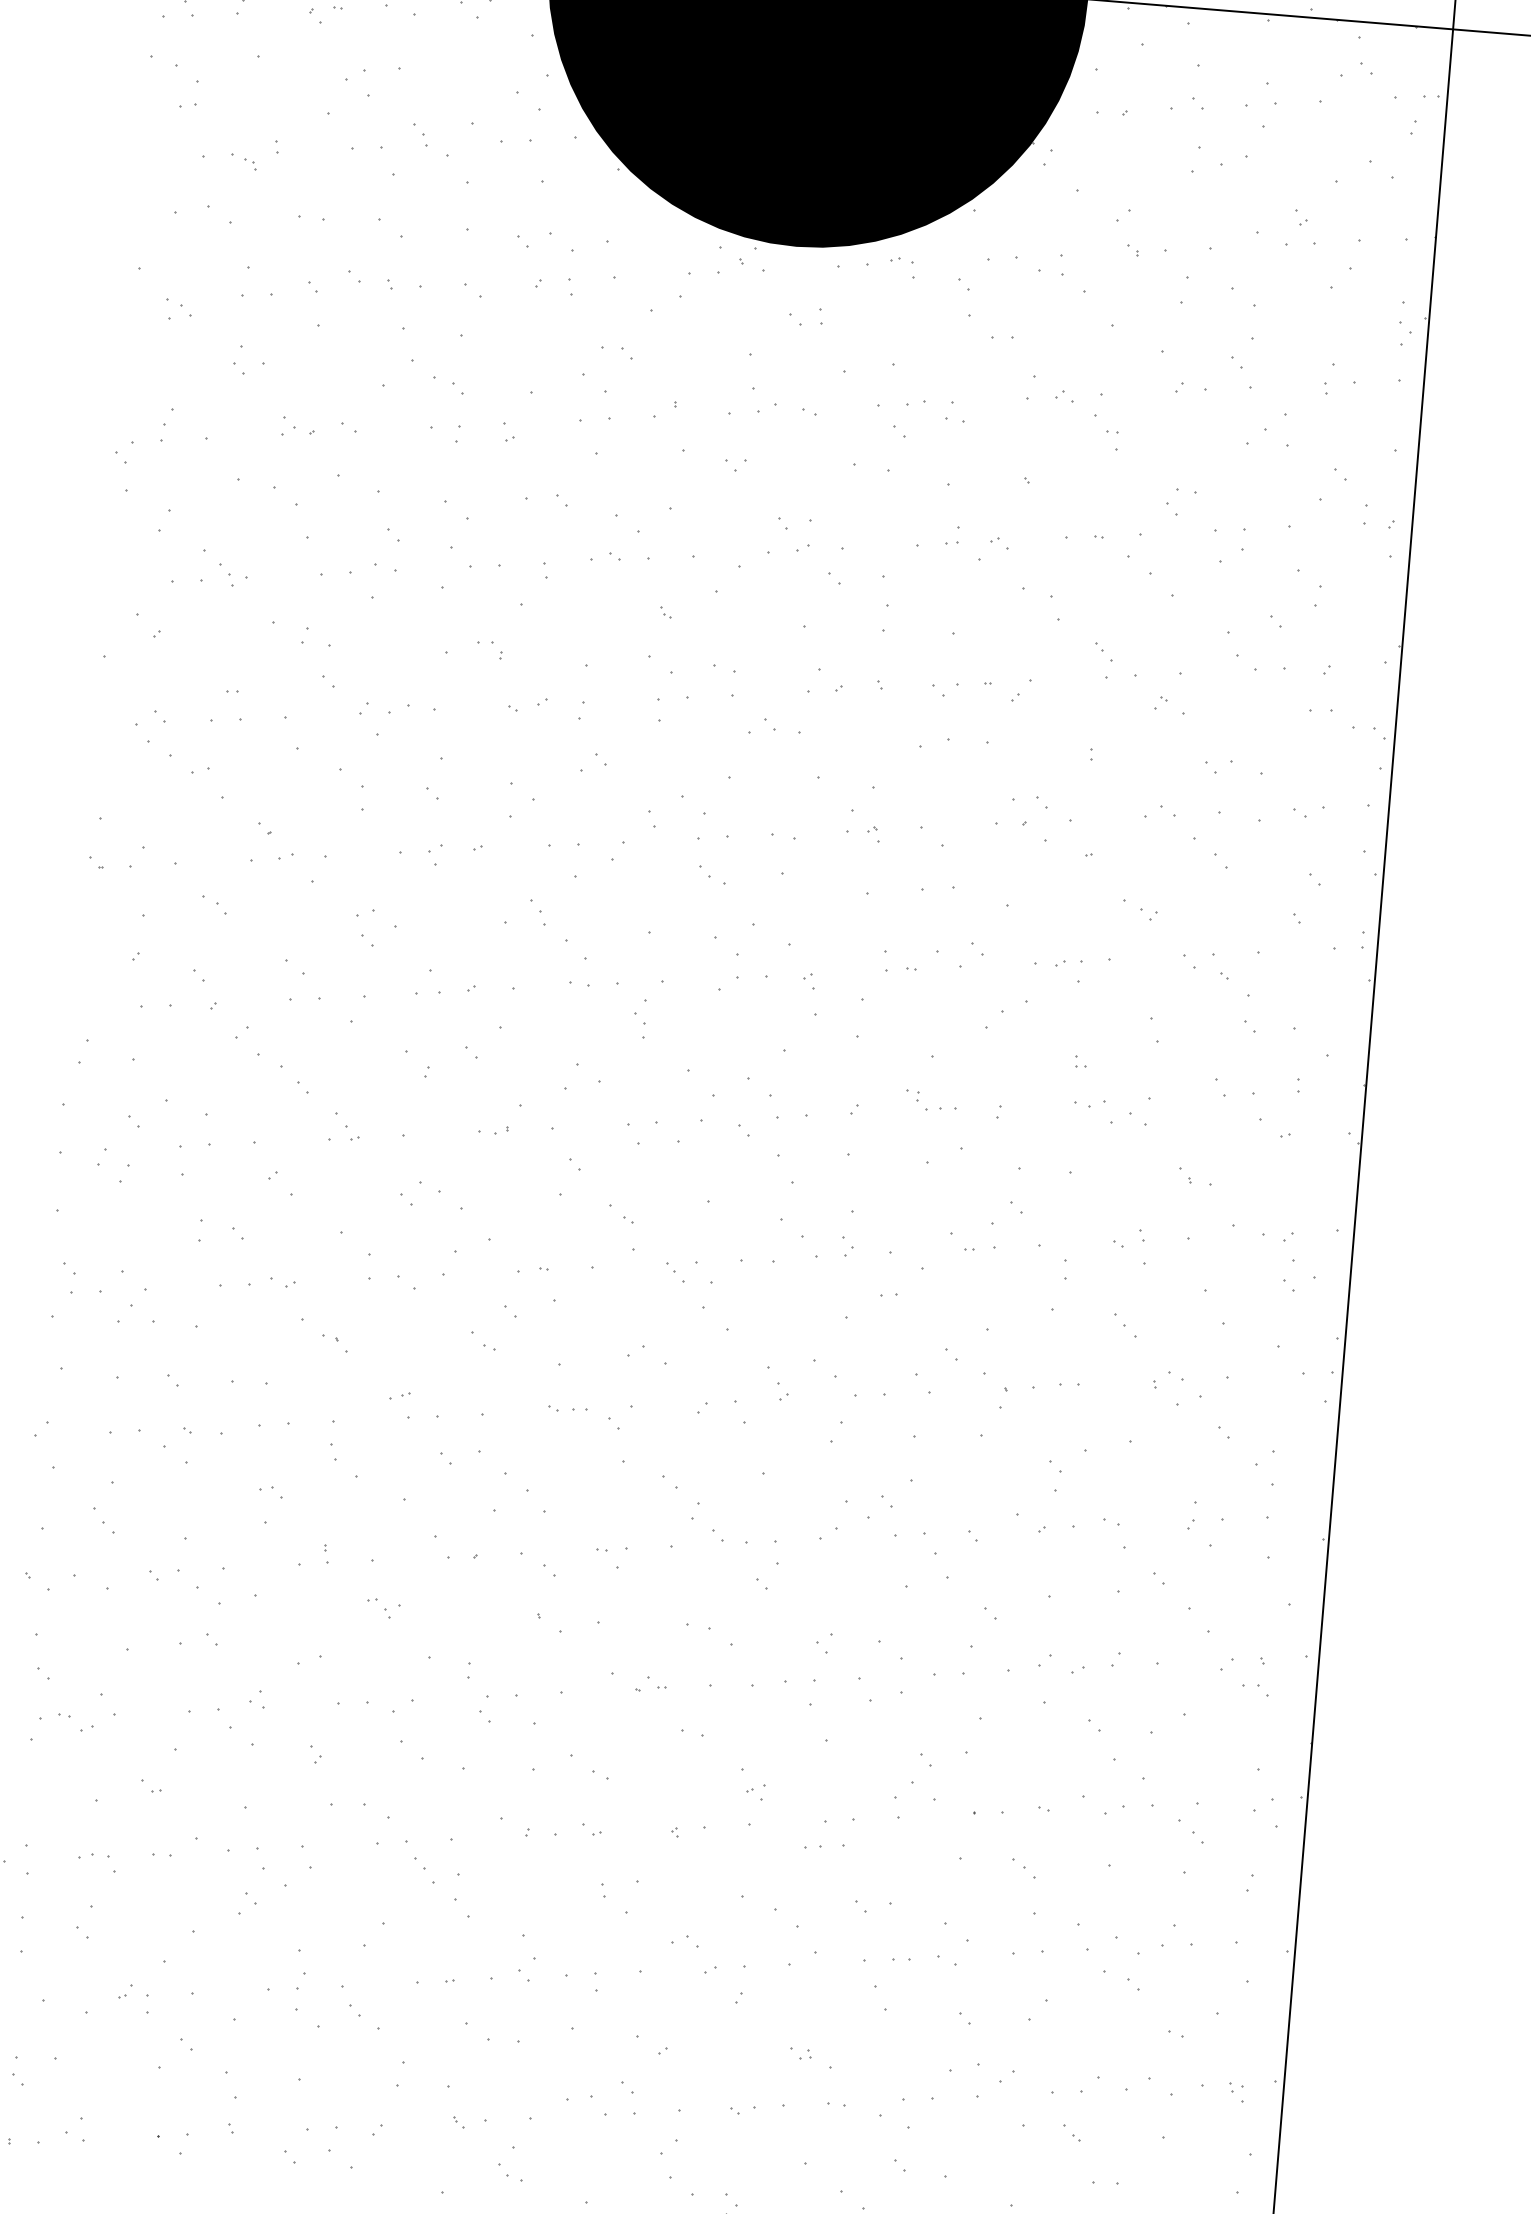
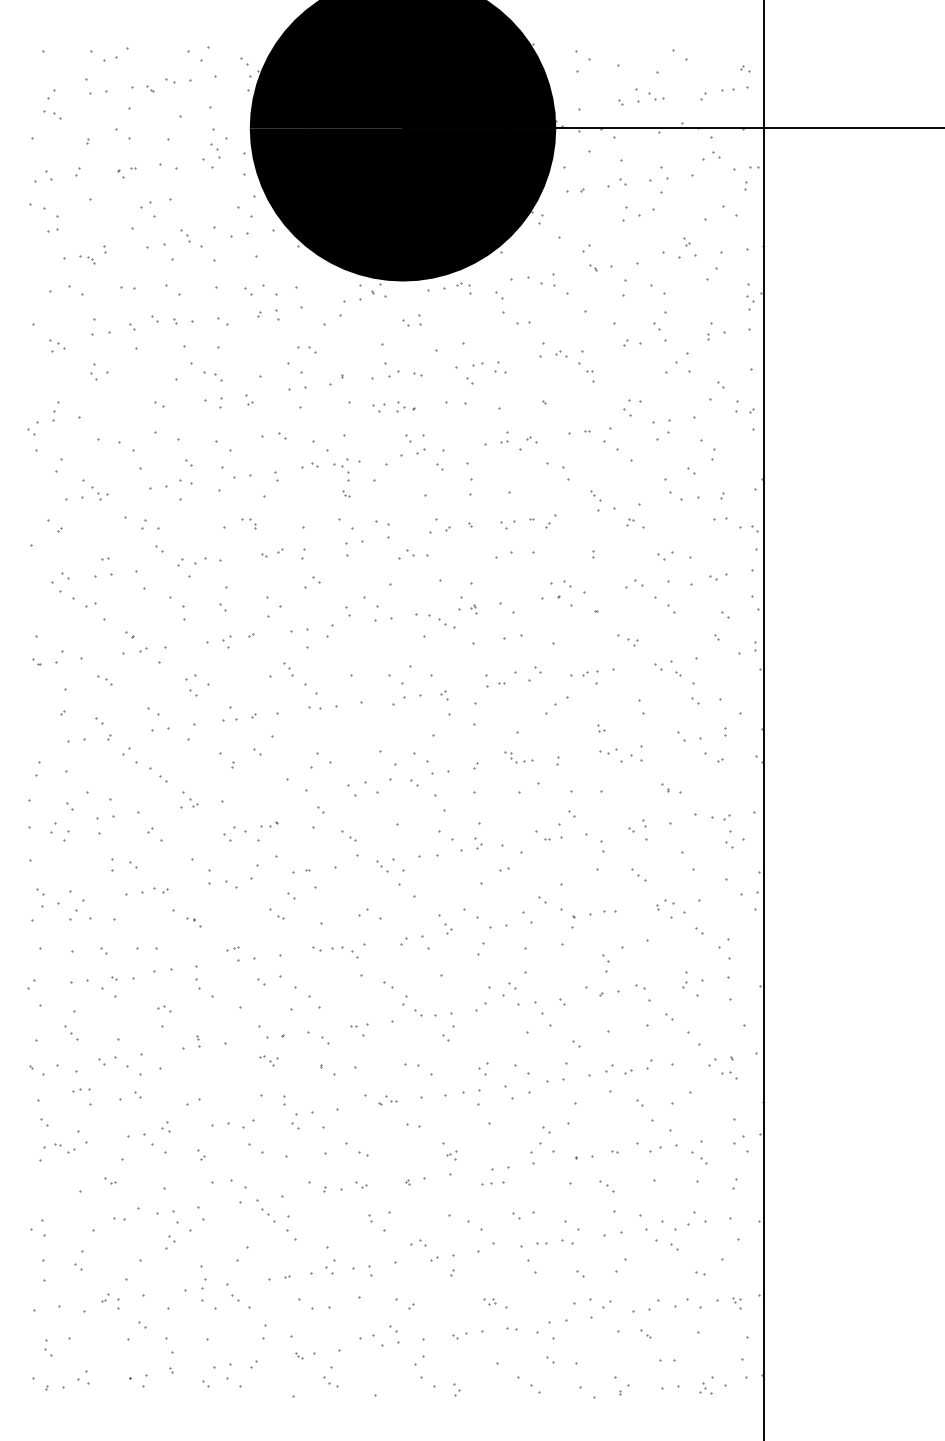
part: (297, 427) -> (405, 406), moved
part: (711, 875) -> (446, 623), moved
part: (640, 1018) -> (345, 469), moved
part: (494, 1130) -> (269, 824), moved
part: (567, 1409) -> (327, 948), size x1.4
part: (382, 1608) -> (268, 1060), moved
part: (94, 1857) -> (81, 1090), moved

